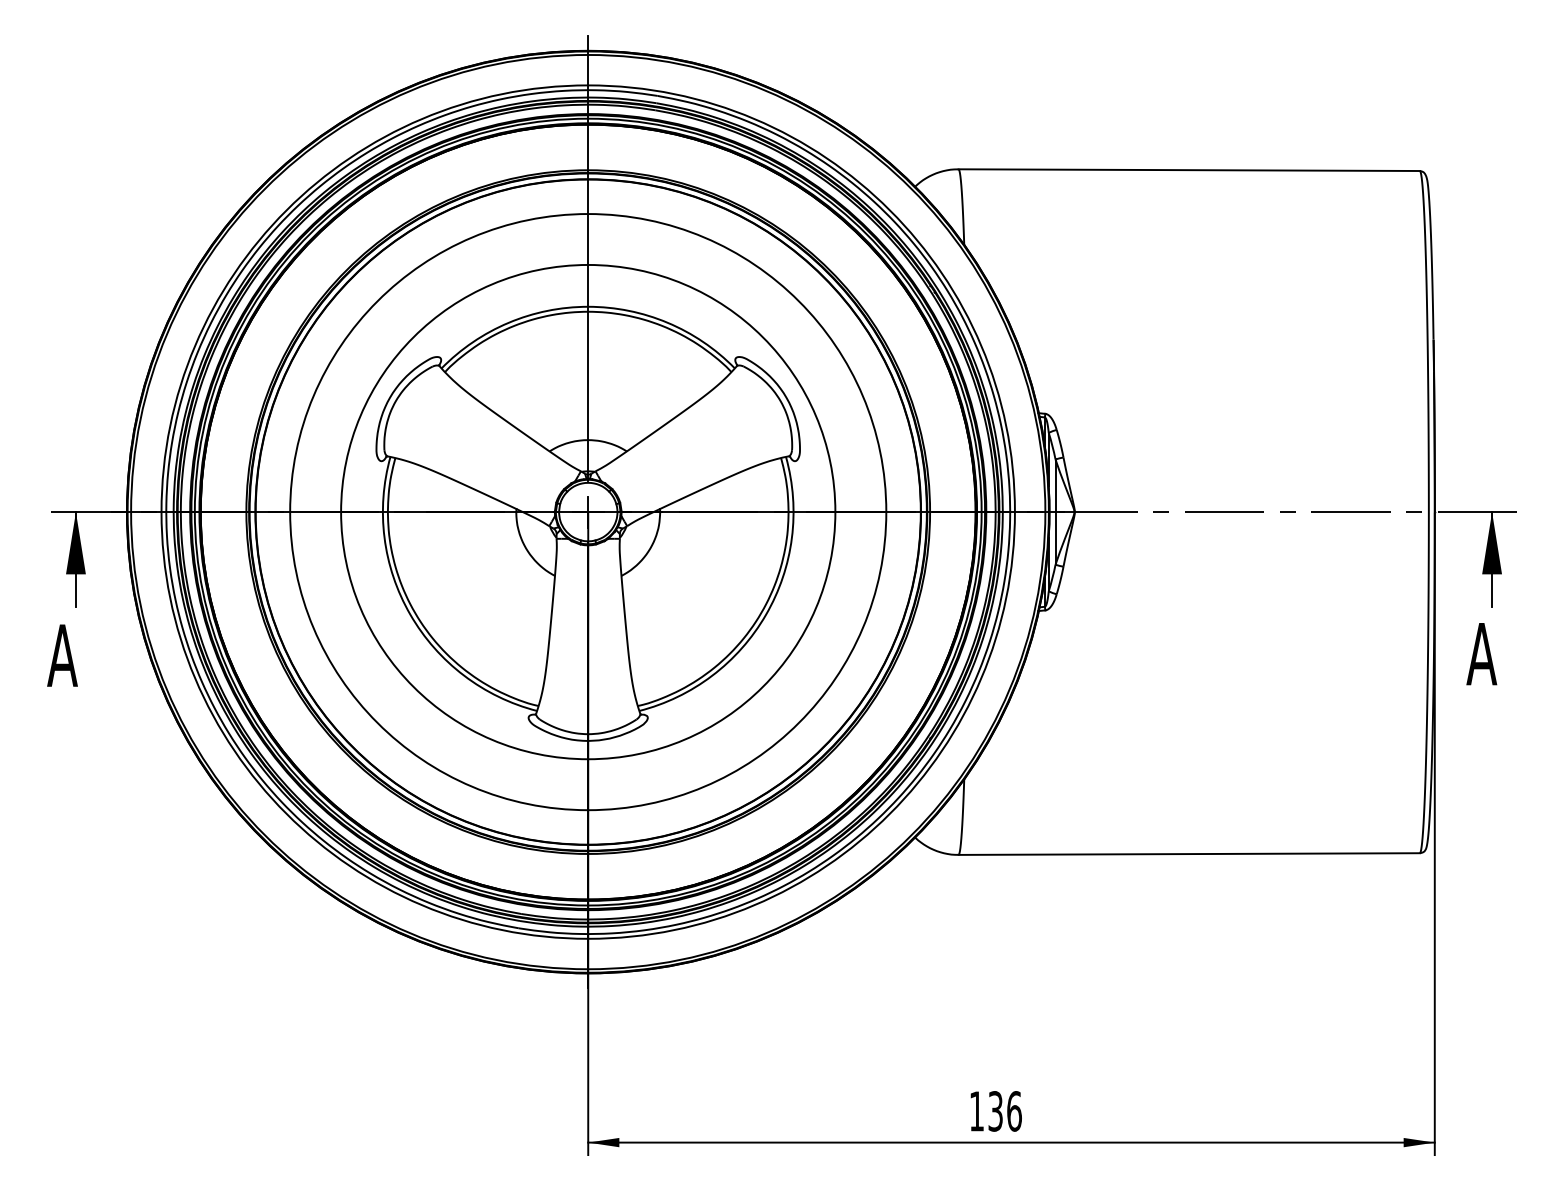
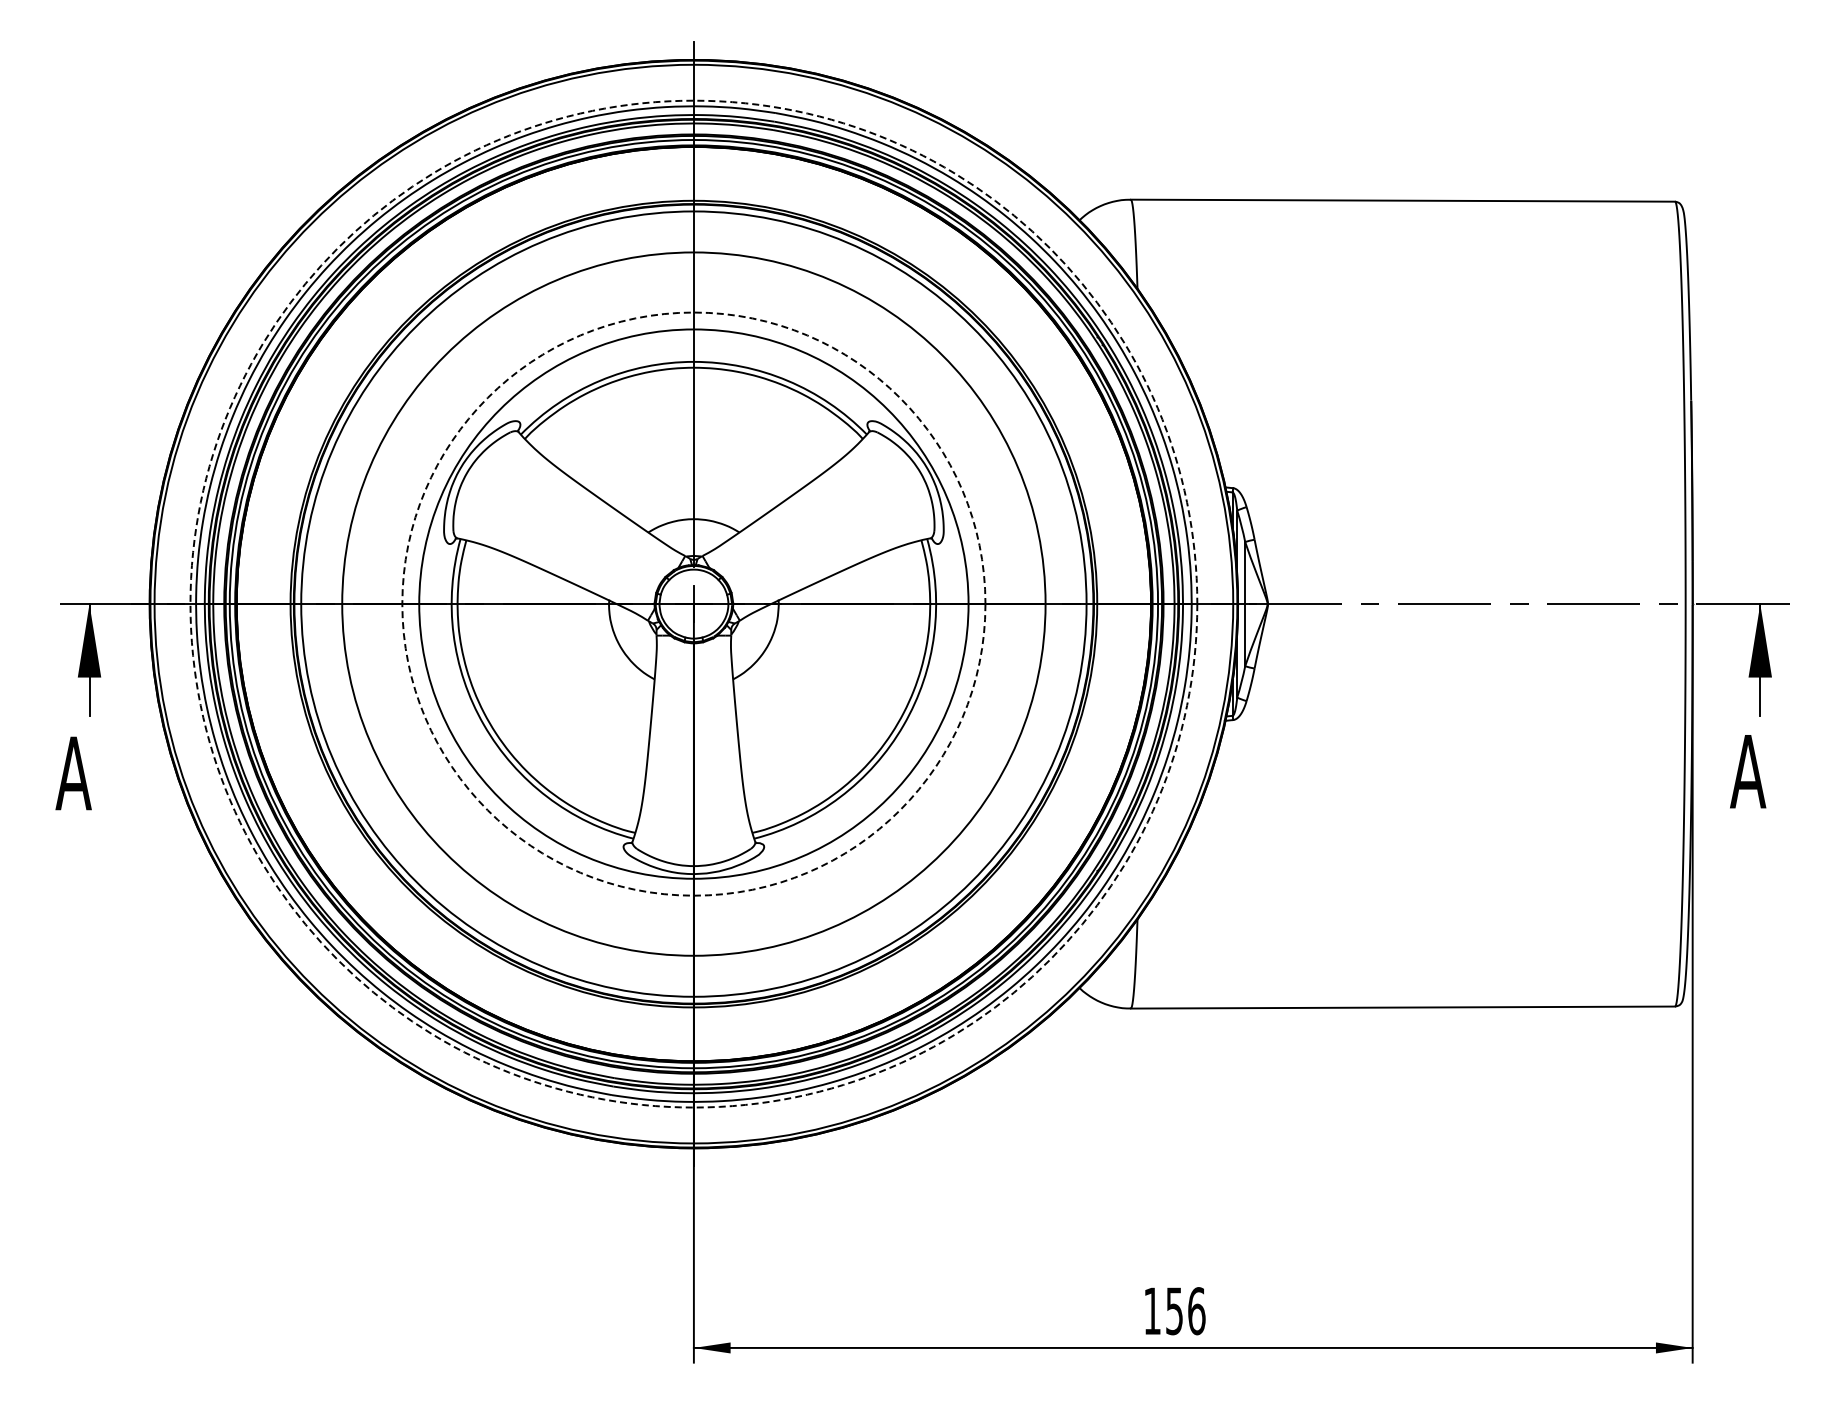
circle: (587, 511) -> (693, 603), size x0.7
circle: (587, 511) -> (693, 603), solid -> dashed
circle: (587, 511) -> (693, 603), solid -> dashed
text: (995, 1110) -> (1174, 1310), 136 -> 156

